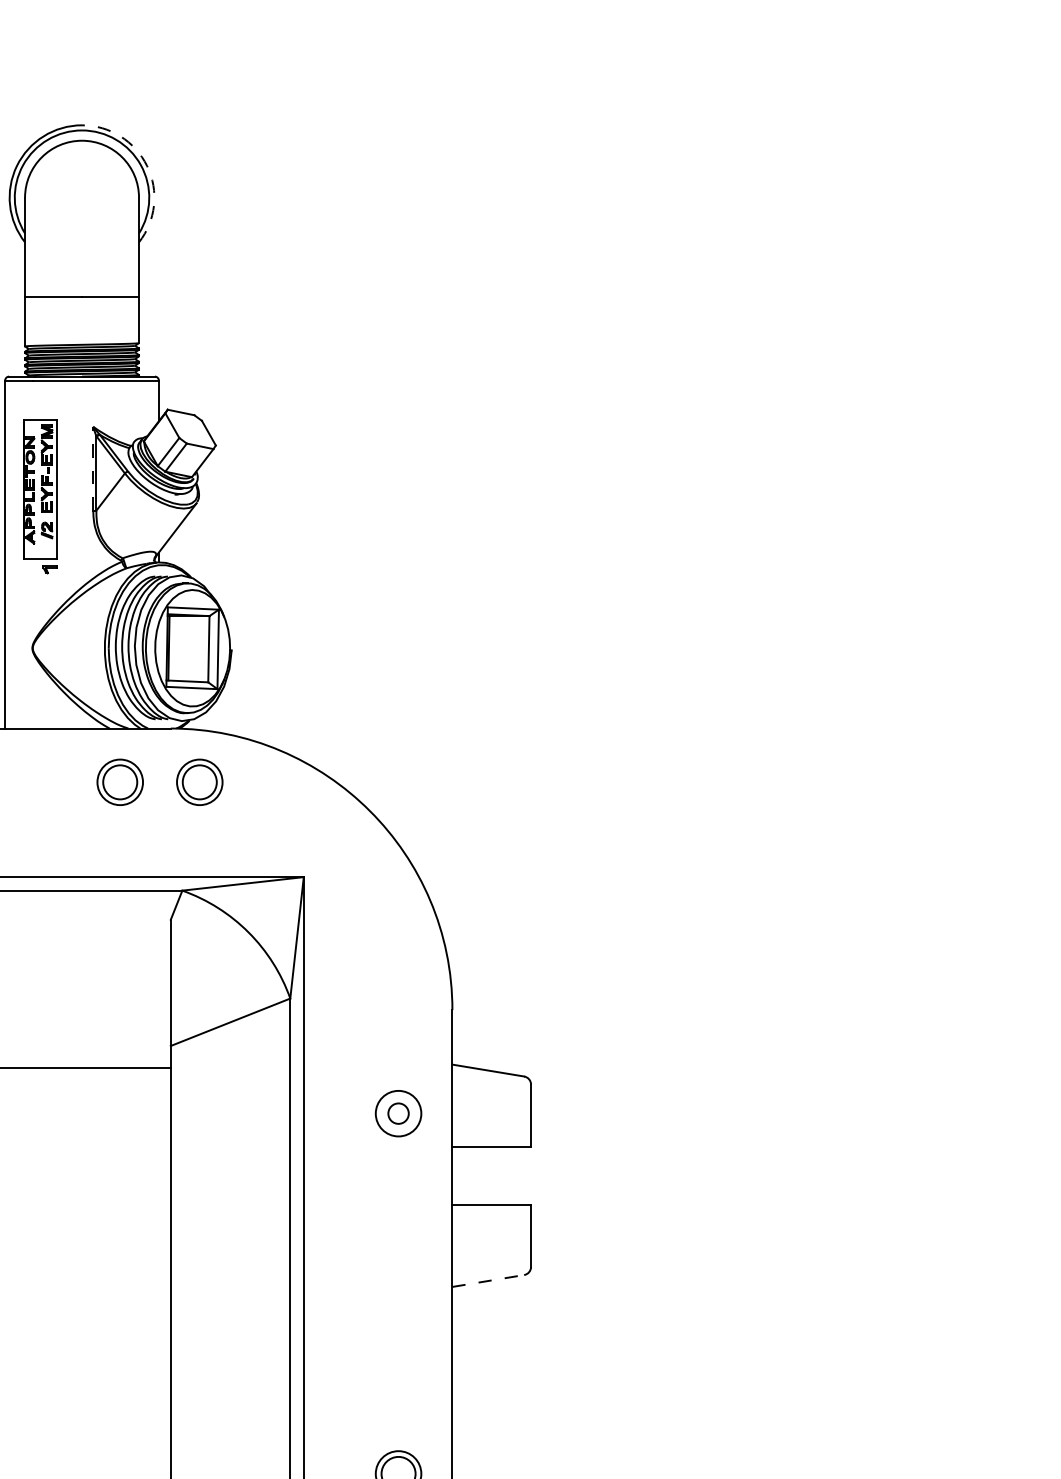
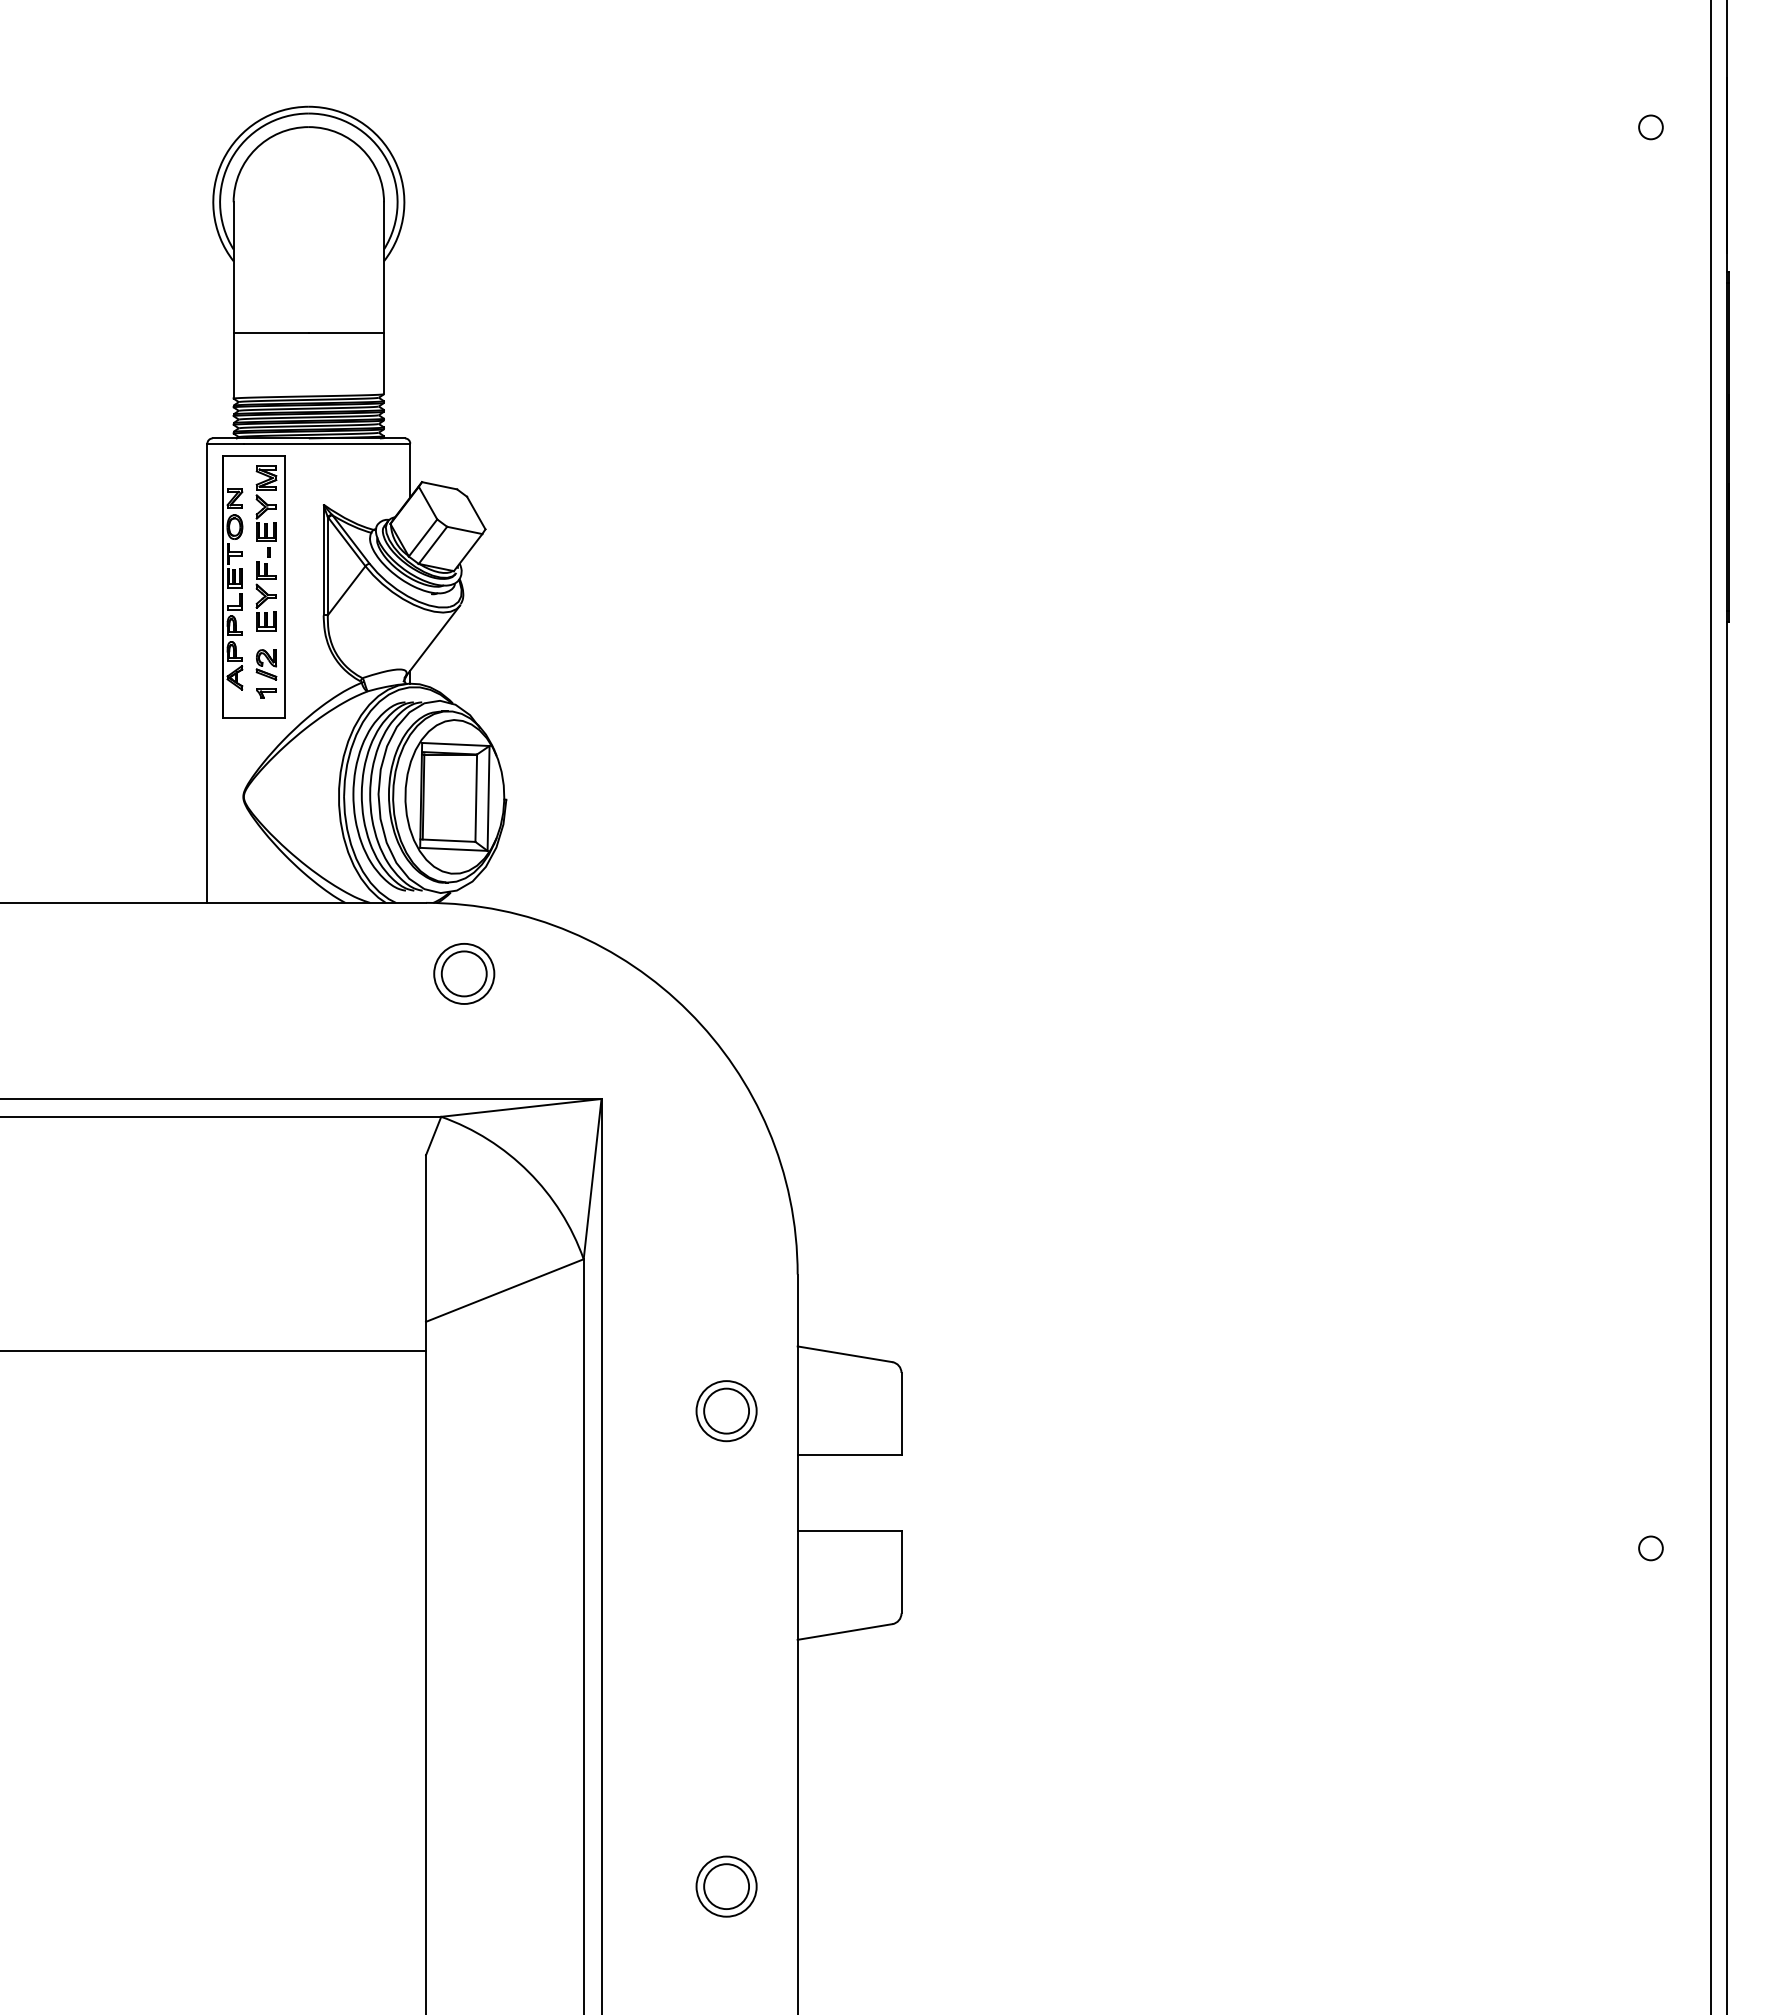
arc: (146, 166) -> (394, 160), dashed -> solid
line: (93, 468) -> (323, 559), dashed -> solid
part: (40, 488) -> (253, 586), size x1.43
part: (120, 782) -> (359, 973), removed
circle: (398, 1113) -> (726, 1410), size x1.67
line: (488, 1281) -> (845, 1632), dashed -> solid

